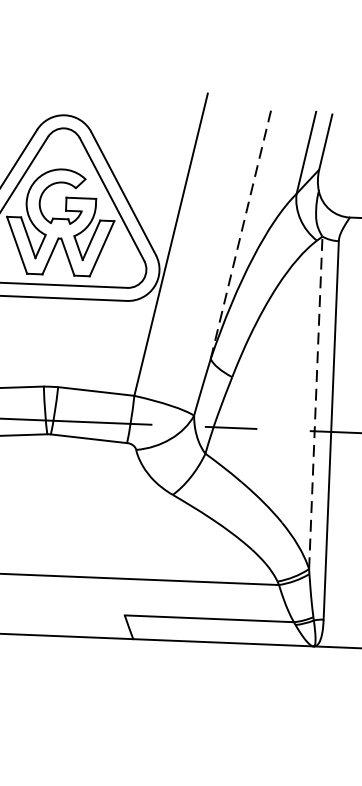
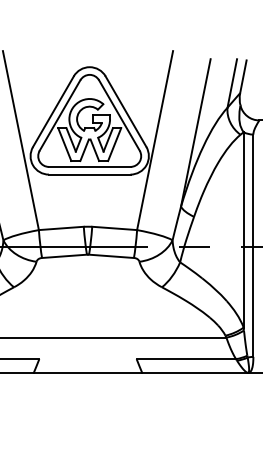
line: (240, 233) -> (195, 132), dashed -> solid
line: (315, 402) -> (243, 229), dashed -> solid

